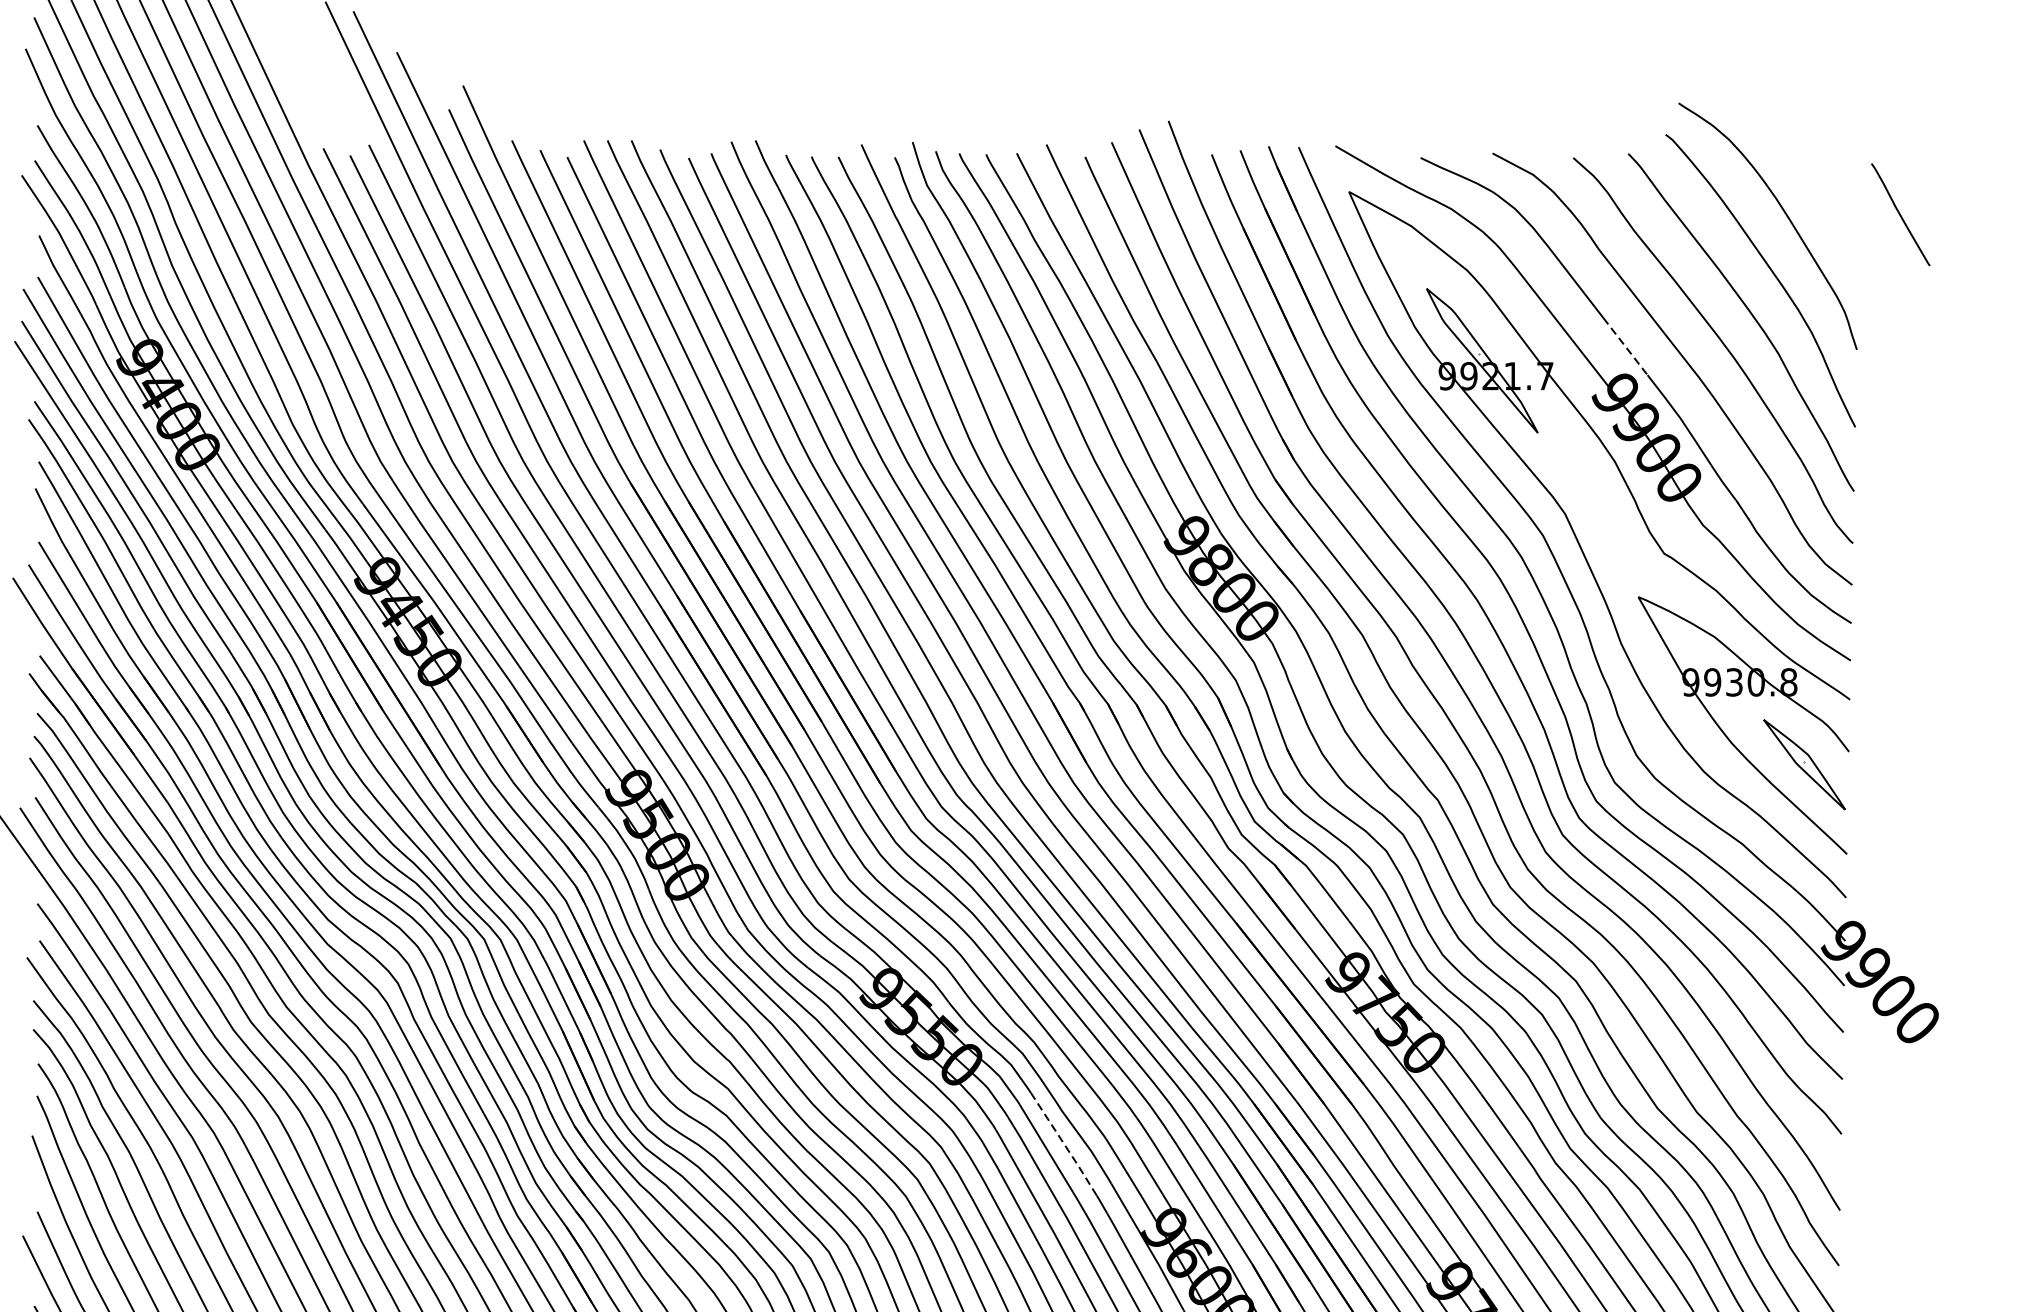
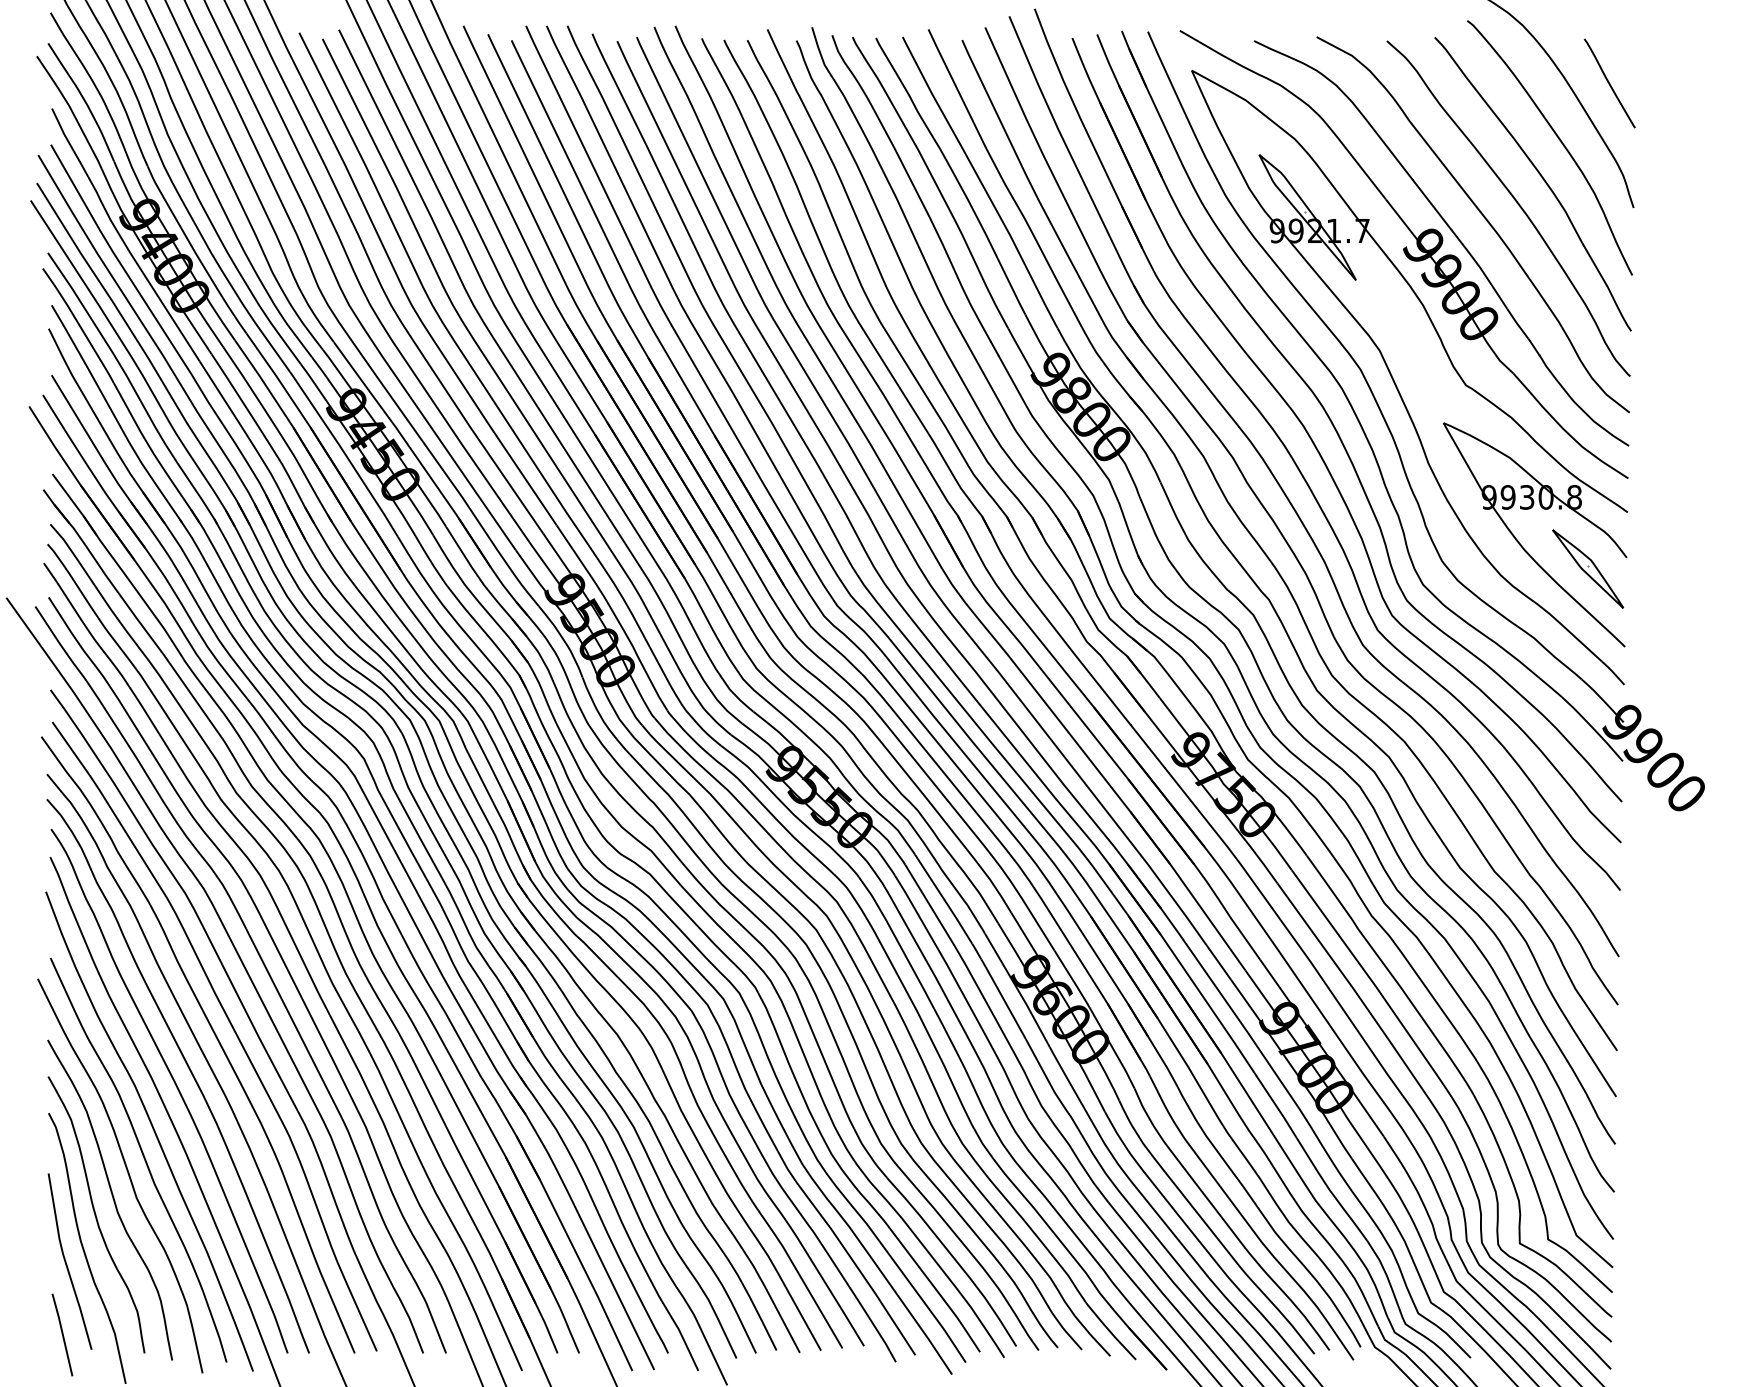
line: (1900, 214) -> (1609, 83), moved
line: (1625, 346) -> (1432, 205), dashed -> solid
line: (1064, 1144) -> (944, 899), dashed -> solid

